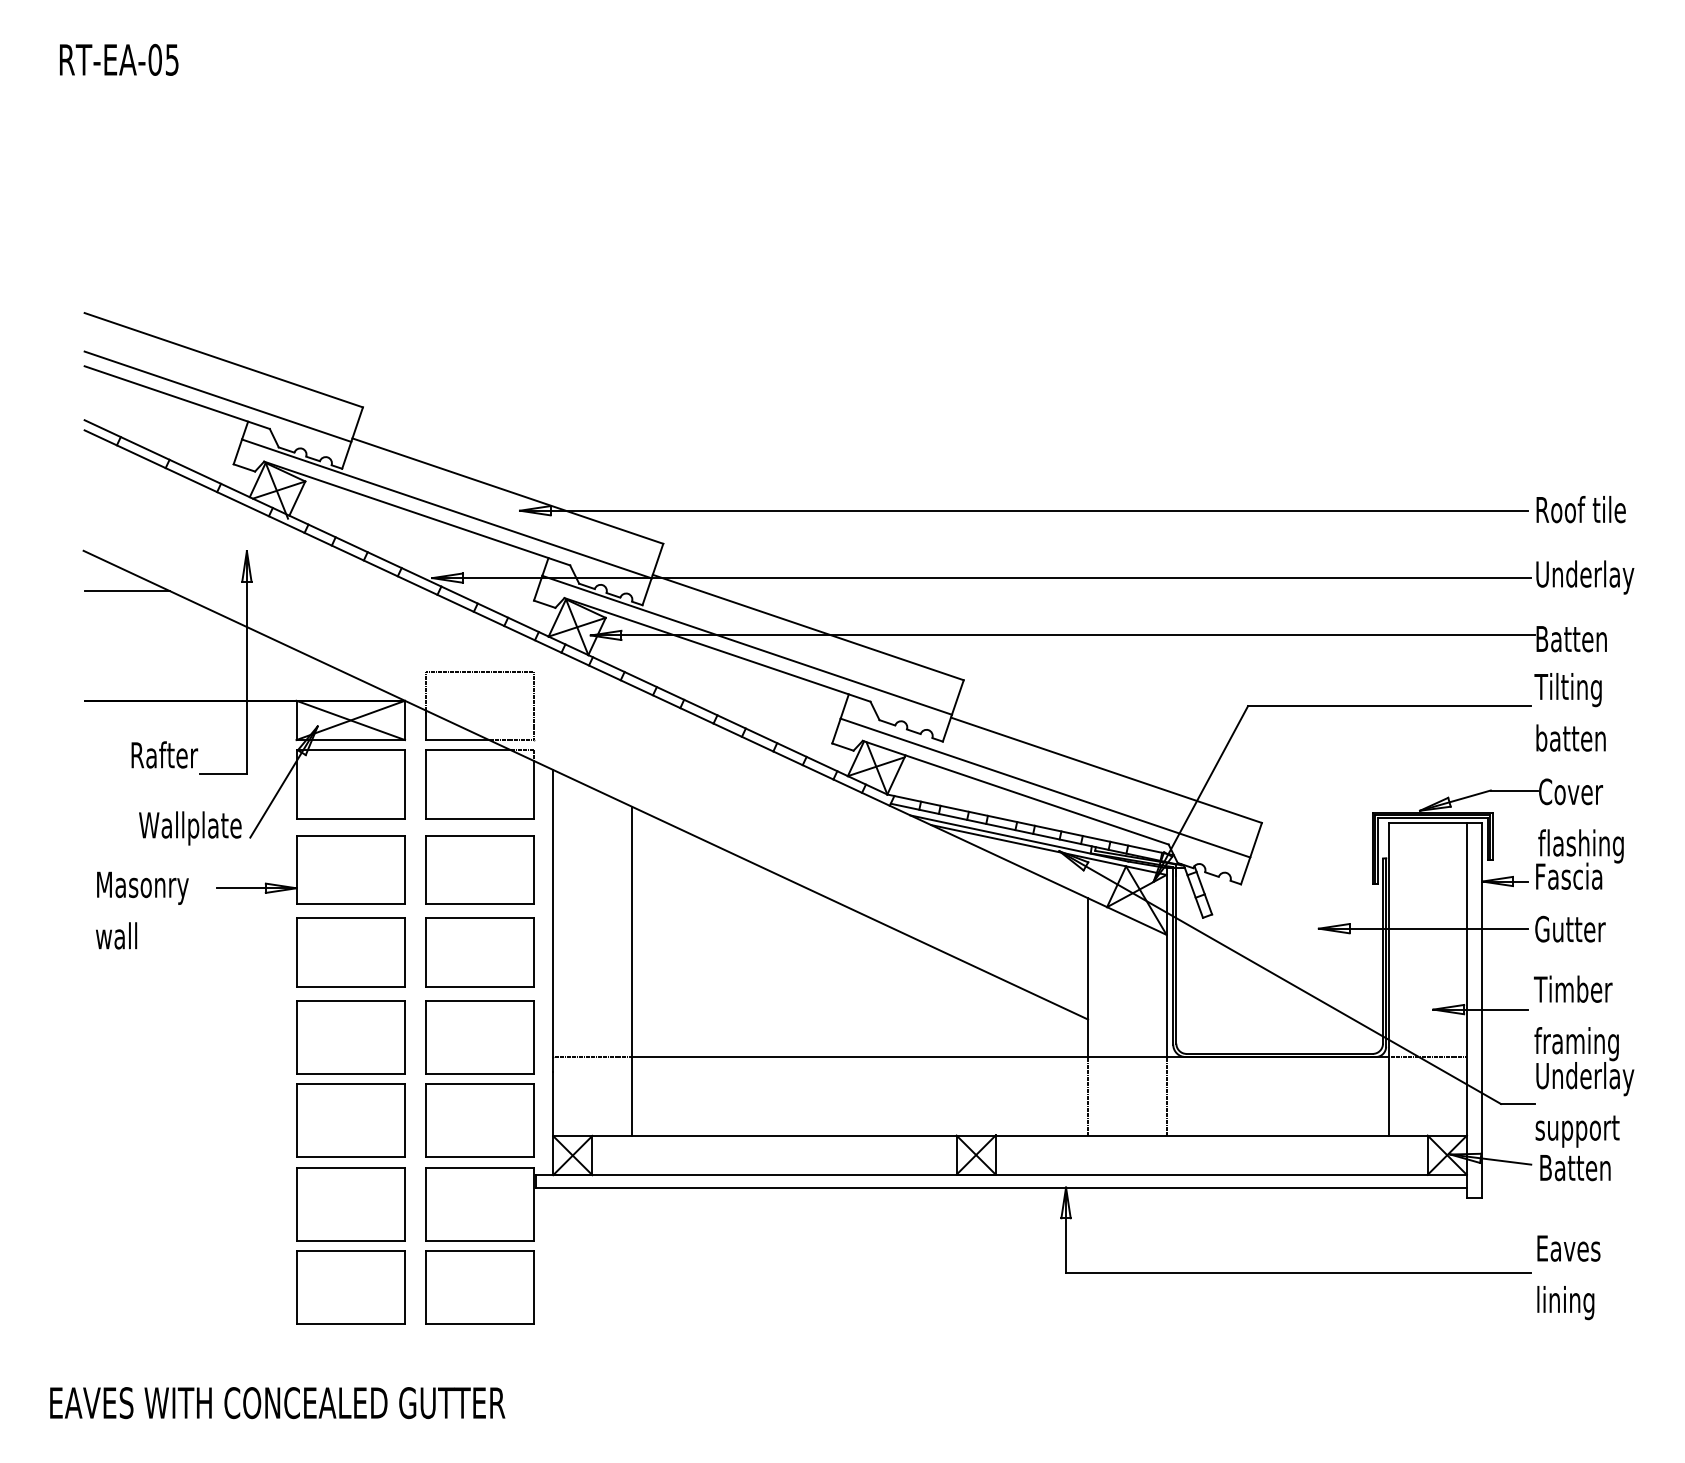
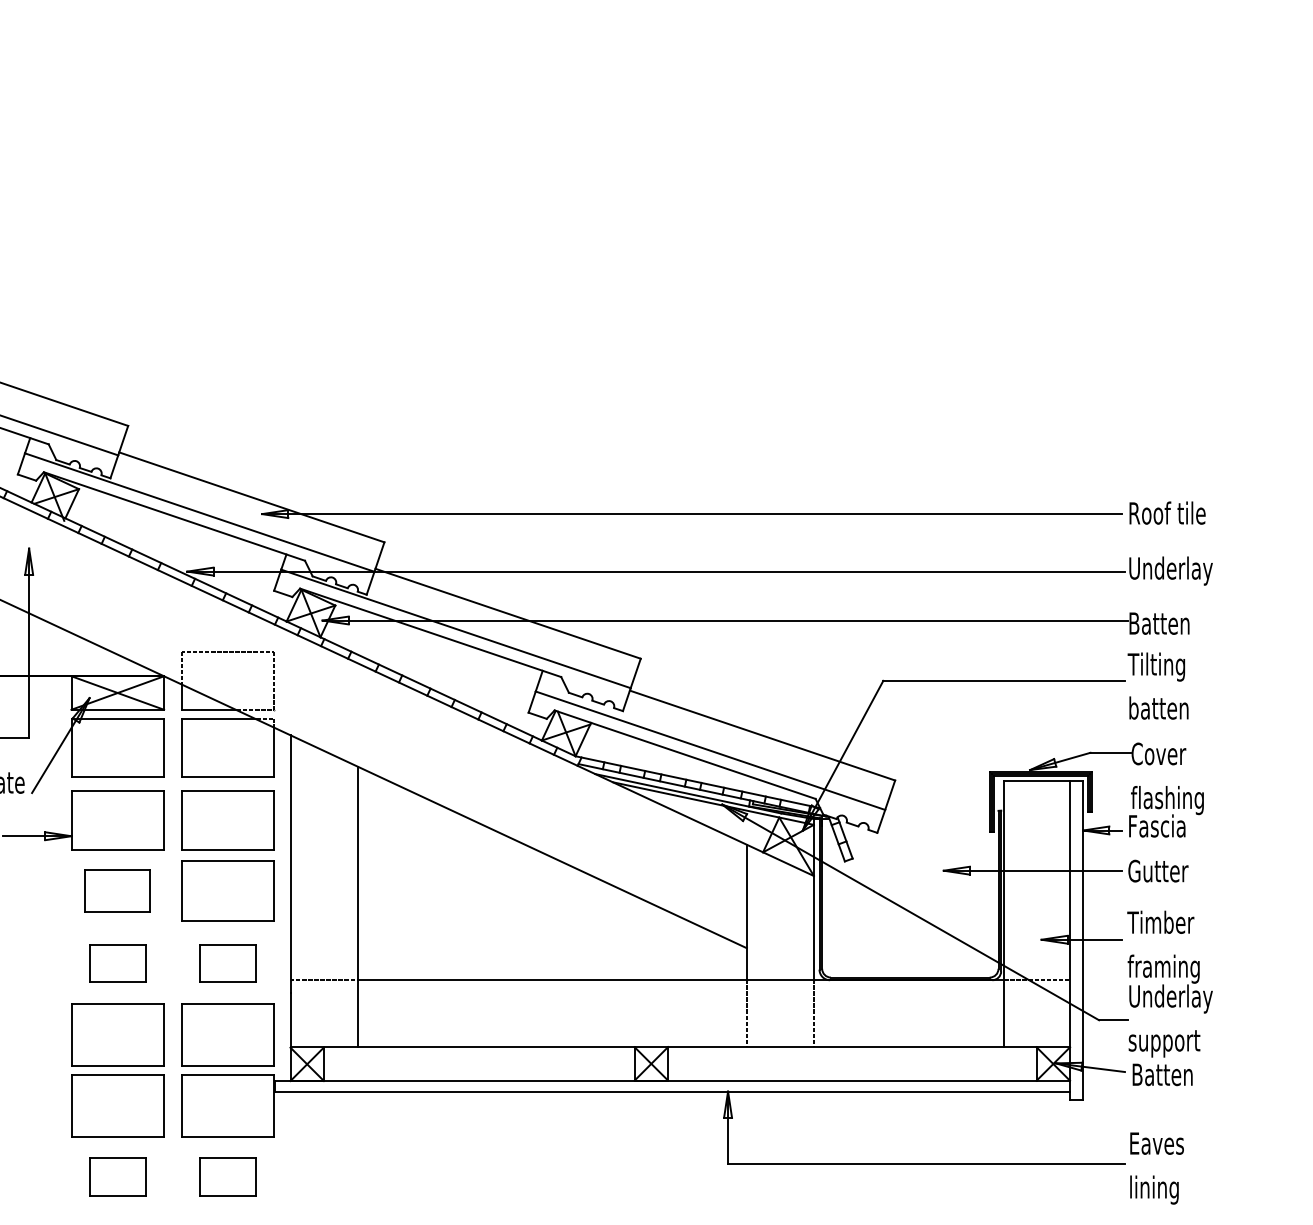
part: (350, 952) -> (117, 891), size x0.7
part: (350, 1037) -> (117, 963), size x0.6
part: (479, 1037) -> (227, 963), size x0.6
part: (350, 1287) -> (117, 1176), size x0.6
part: (479, 1287) -> (227, 1176), size x0.6

